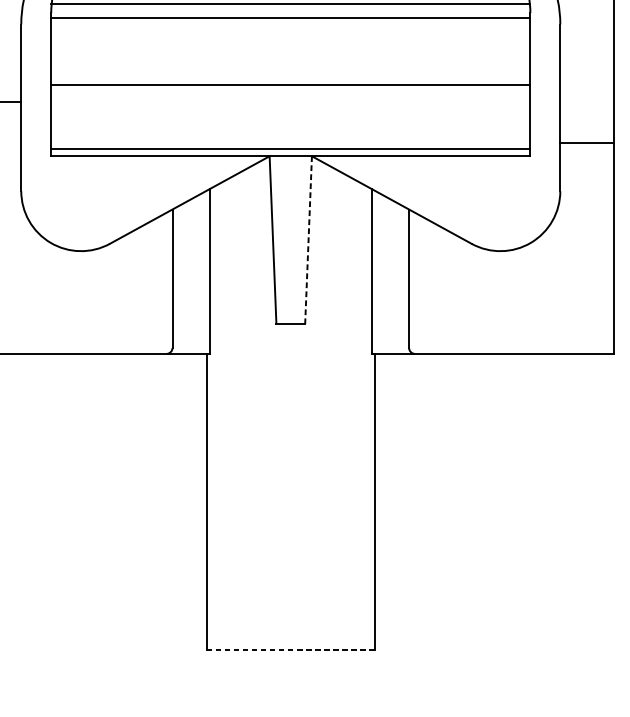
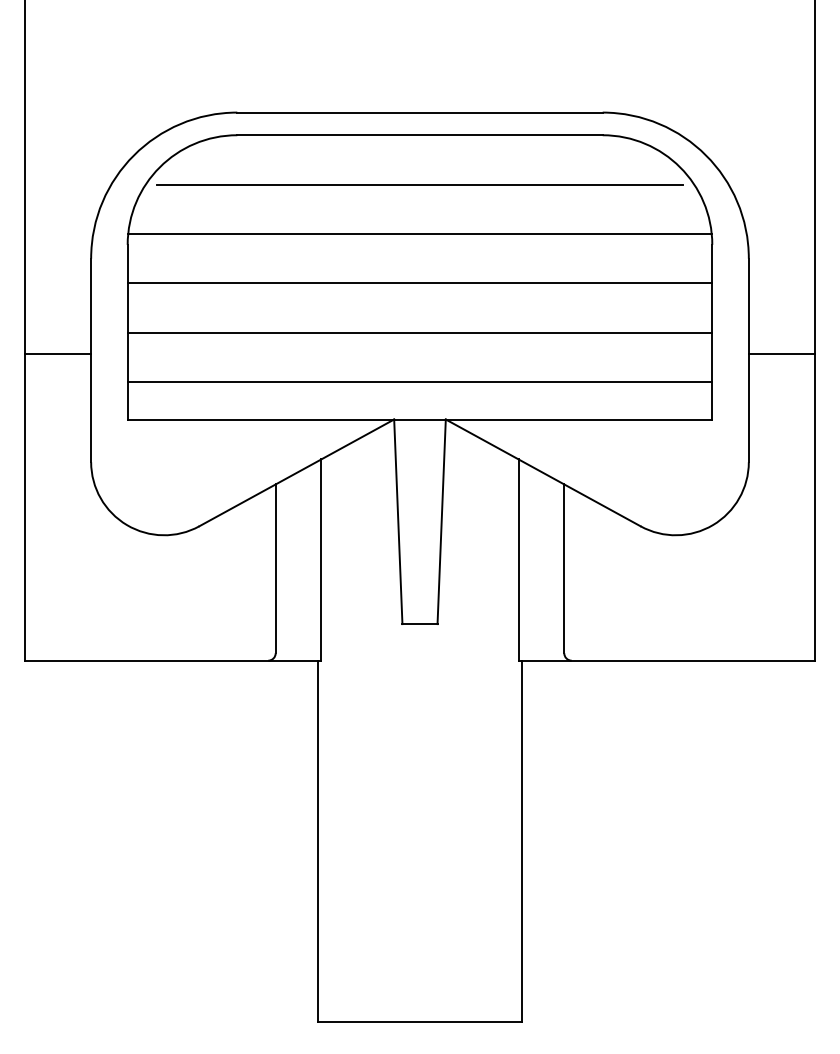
line: (290, 17) -> (419, 283), moved
line: (587, 143) -> (781, 353), moved
line: (290, 148) -> (419, 381), moved
line: (308, 240) -> (441, 522), dashed -> solid
line: (290, 650) -> (419, 1022), dashed -> solid

